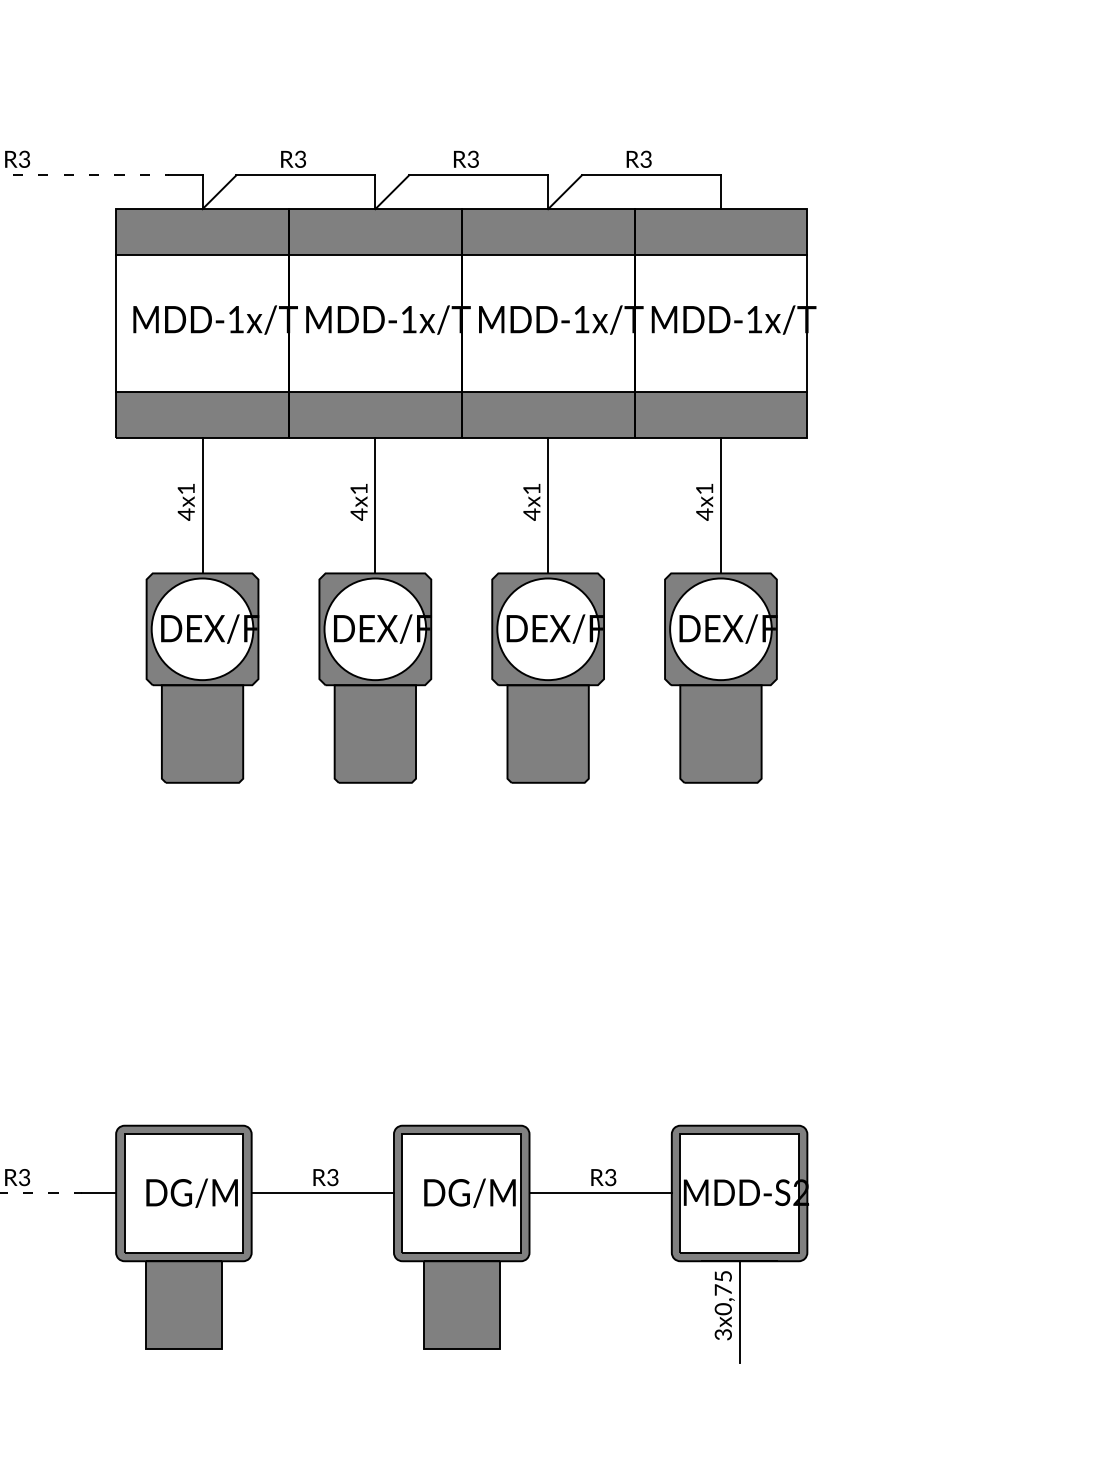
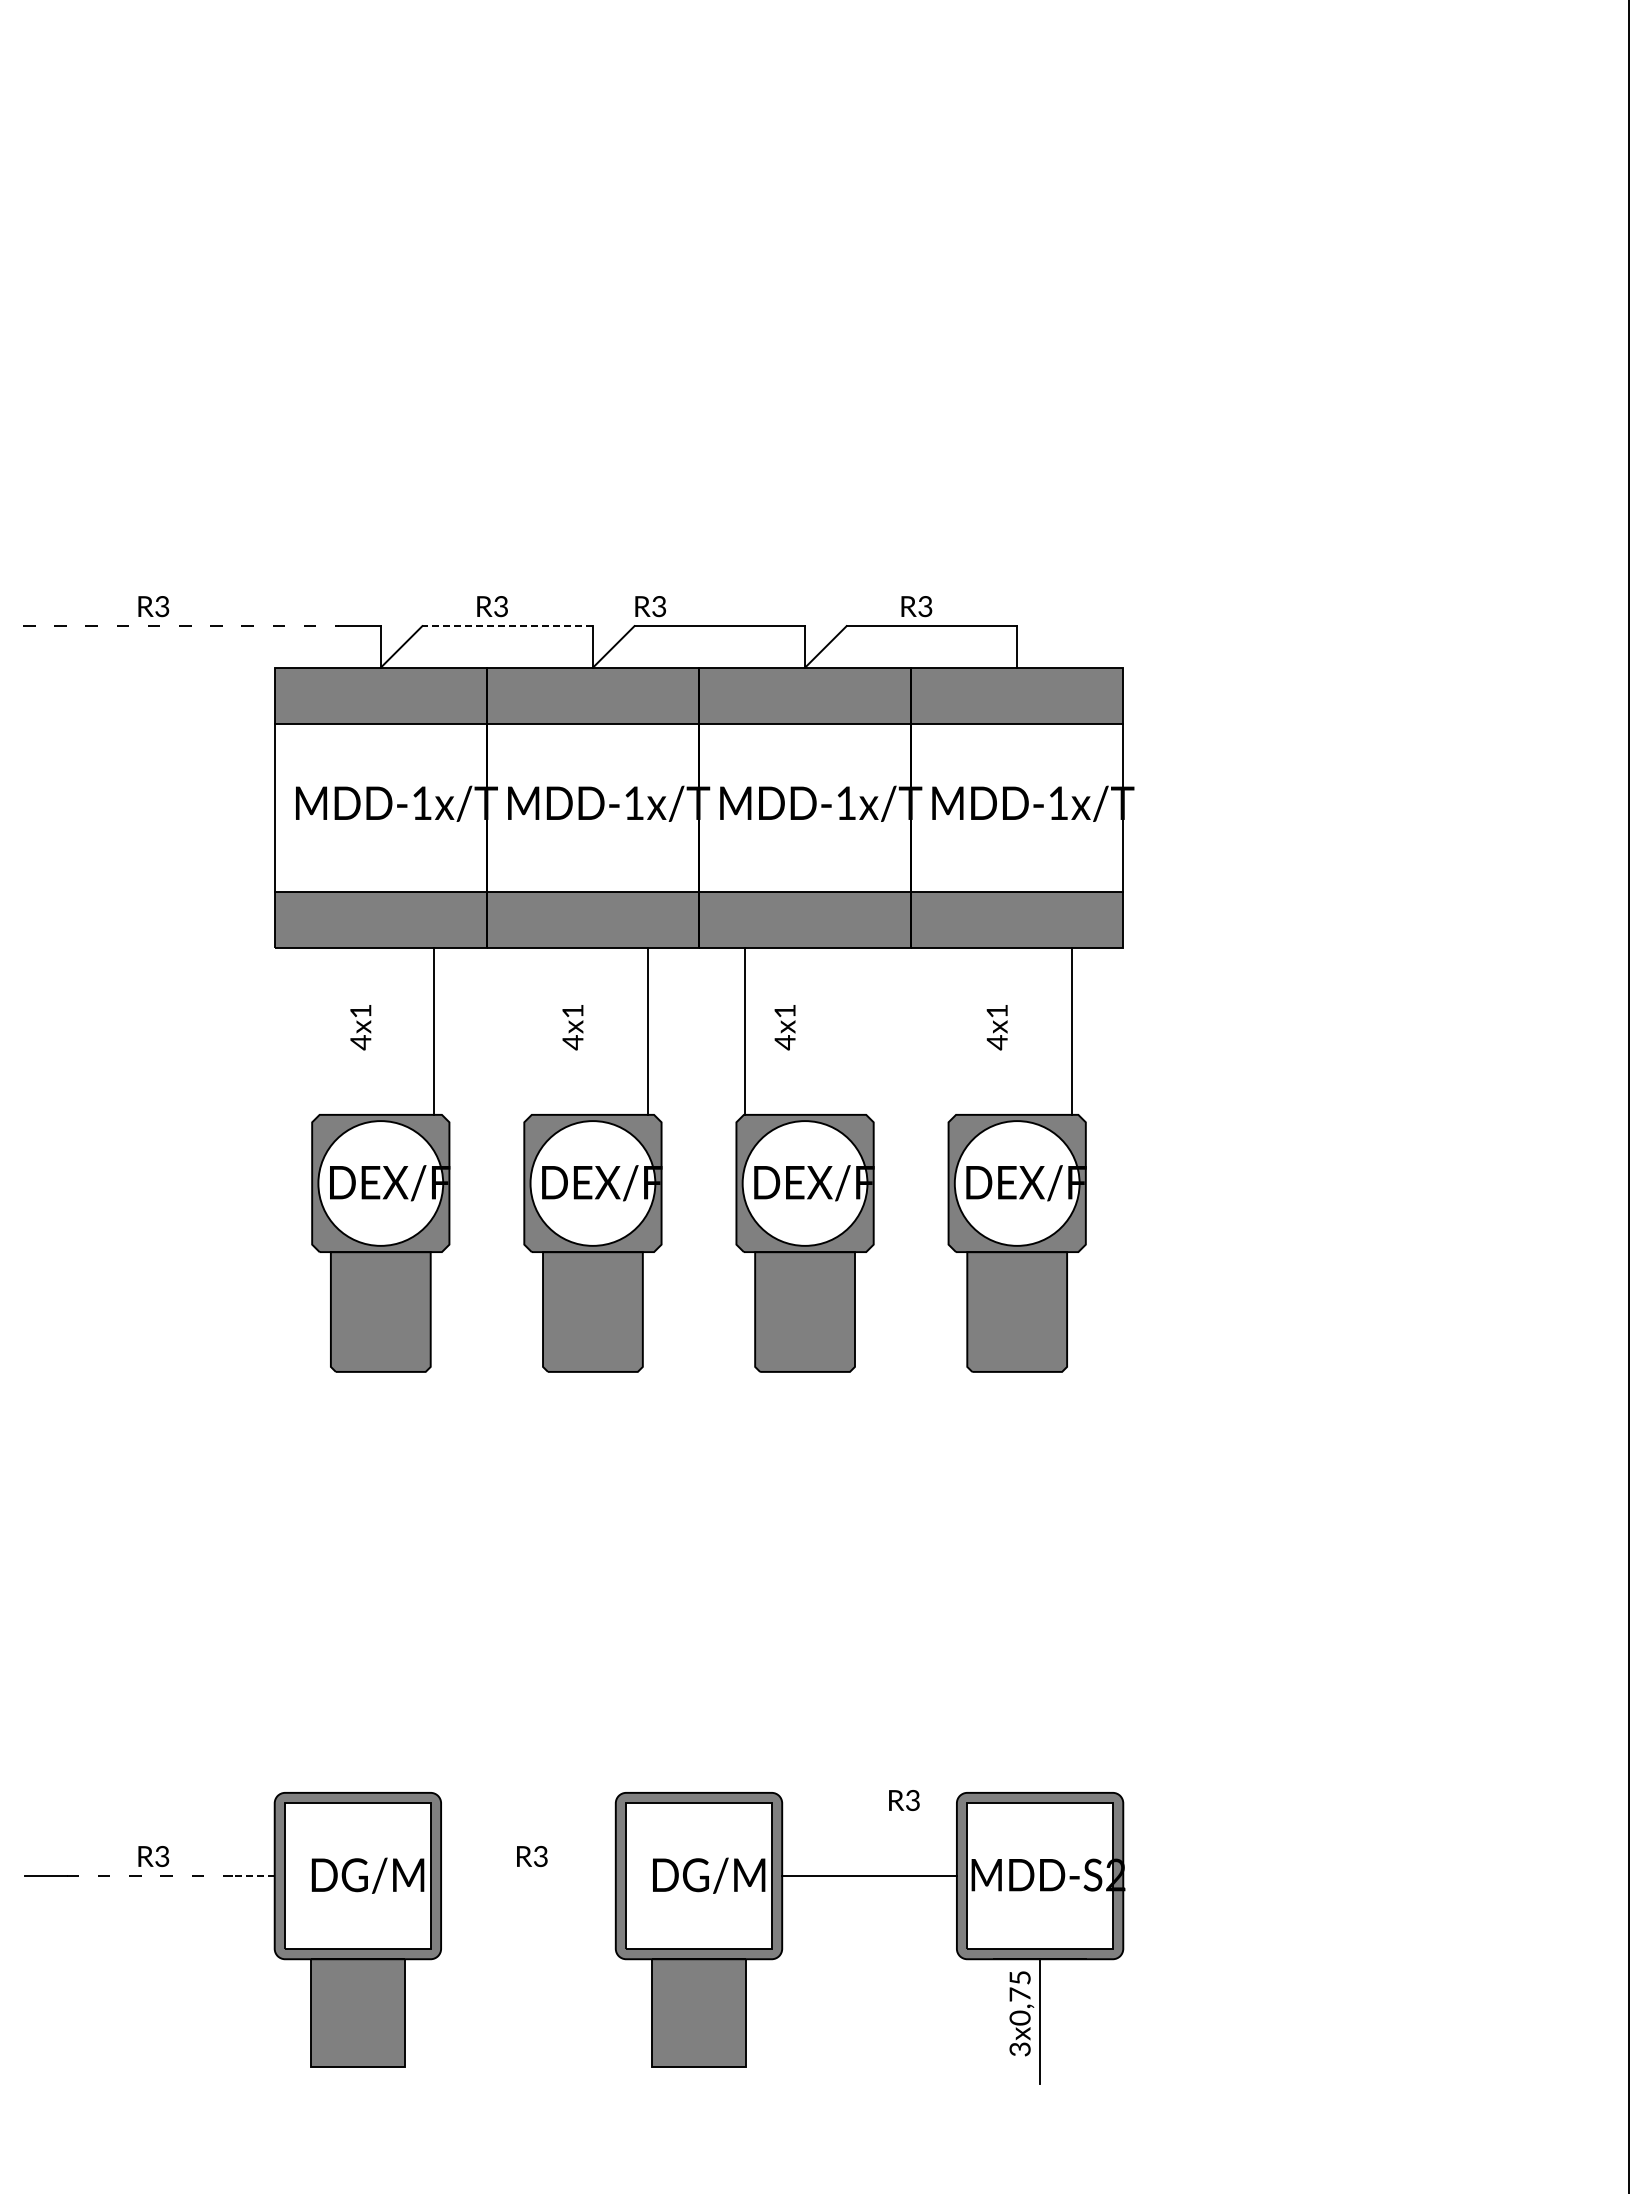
text: (466, 159) -> (650, 606), moved
line: (305, 175) -> (507, 626), solid -> dashed
line: (202, 505) -> (433, 1031), moved
line: (374, 505) -> (647, 1031), moved
line: (548, 505) -> (745, 1031), moved
line: (721, 505) -> (1072, 1031), moved
text: (603, 1177) -> (904, 1800), moved
line: (98, 1193) -> (253, 1876), solid -> dashed
line: (322, 1193) -> (528, 1876), removed

